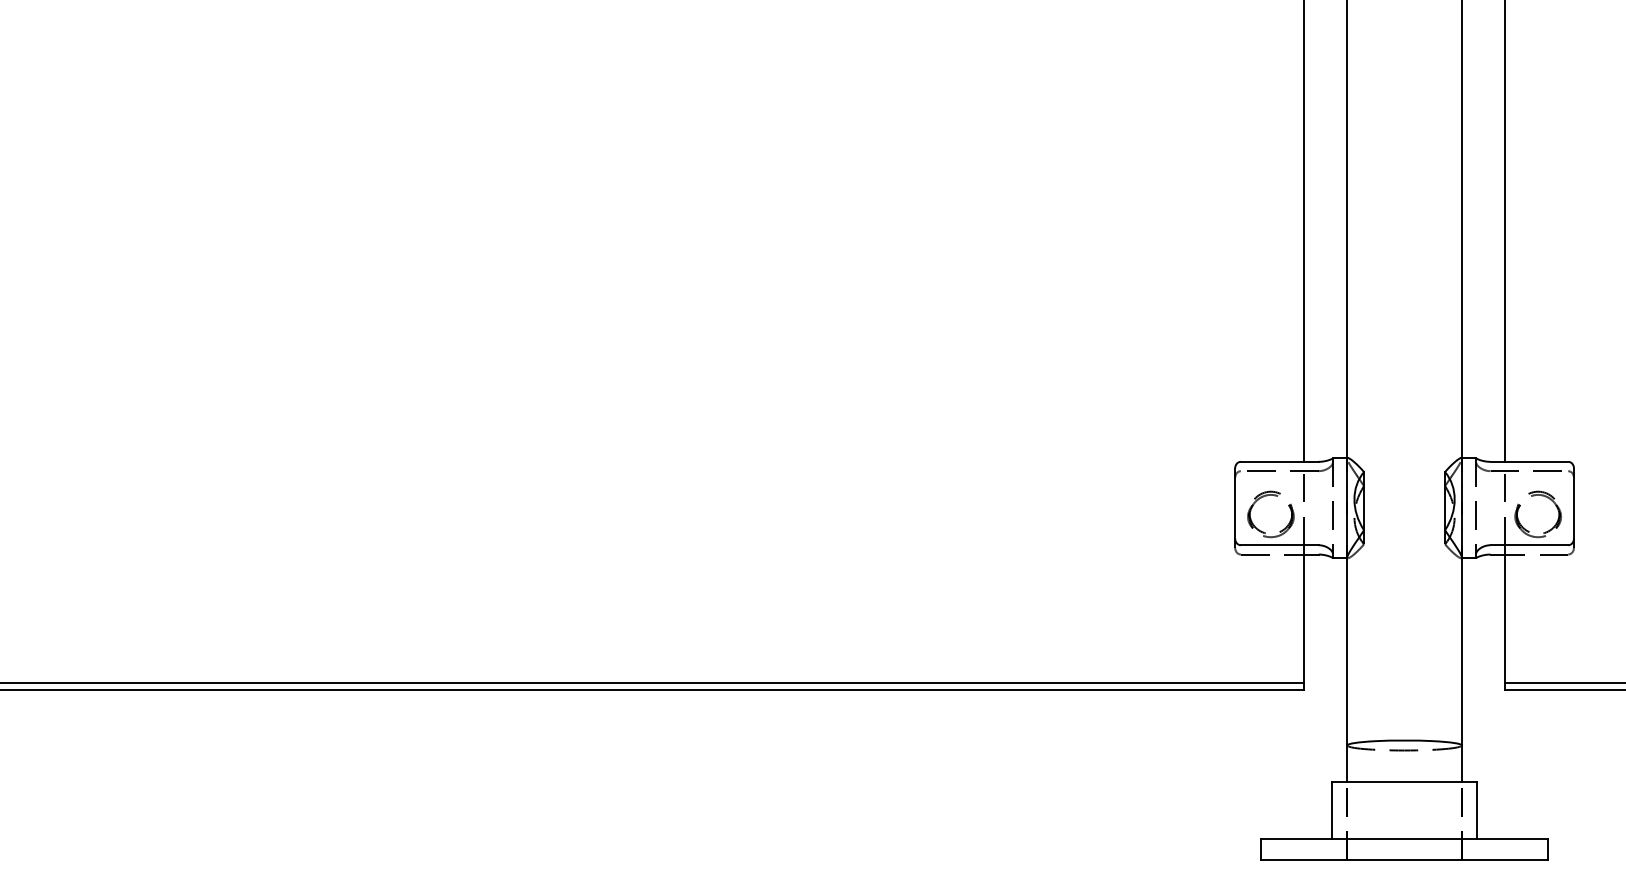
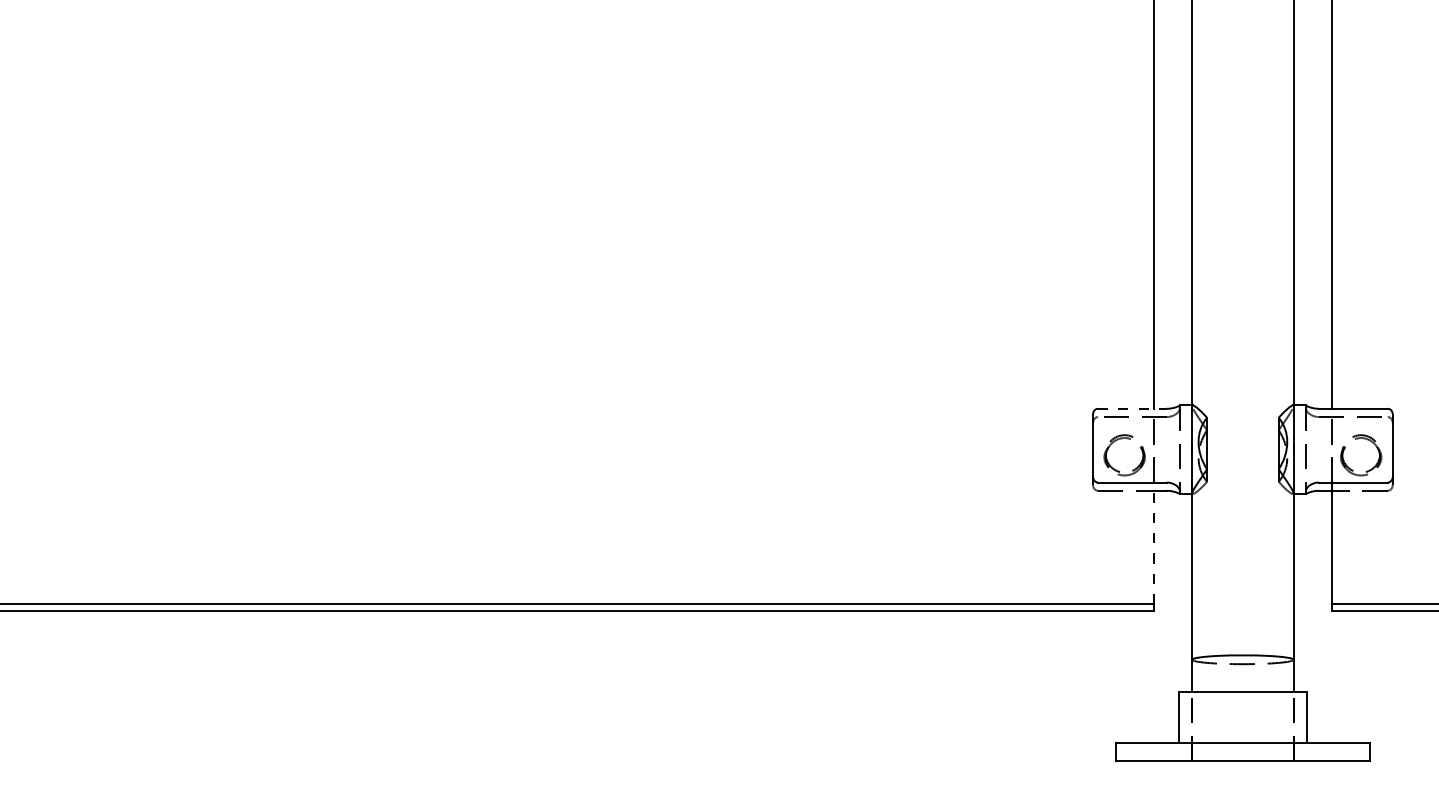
line: (1279, 461) -> (1132, 408), solid -> dashed
line: (1304, 613) -> (1154, 542), solid -> dashed

